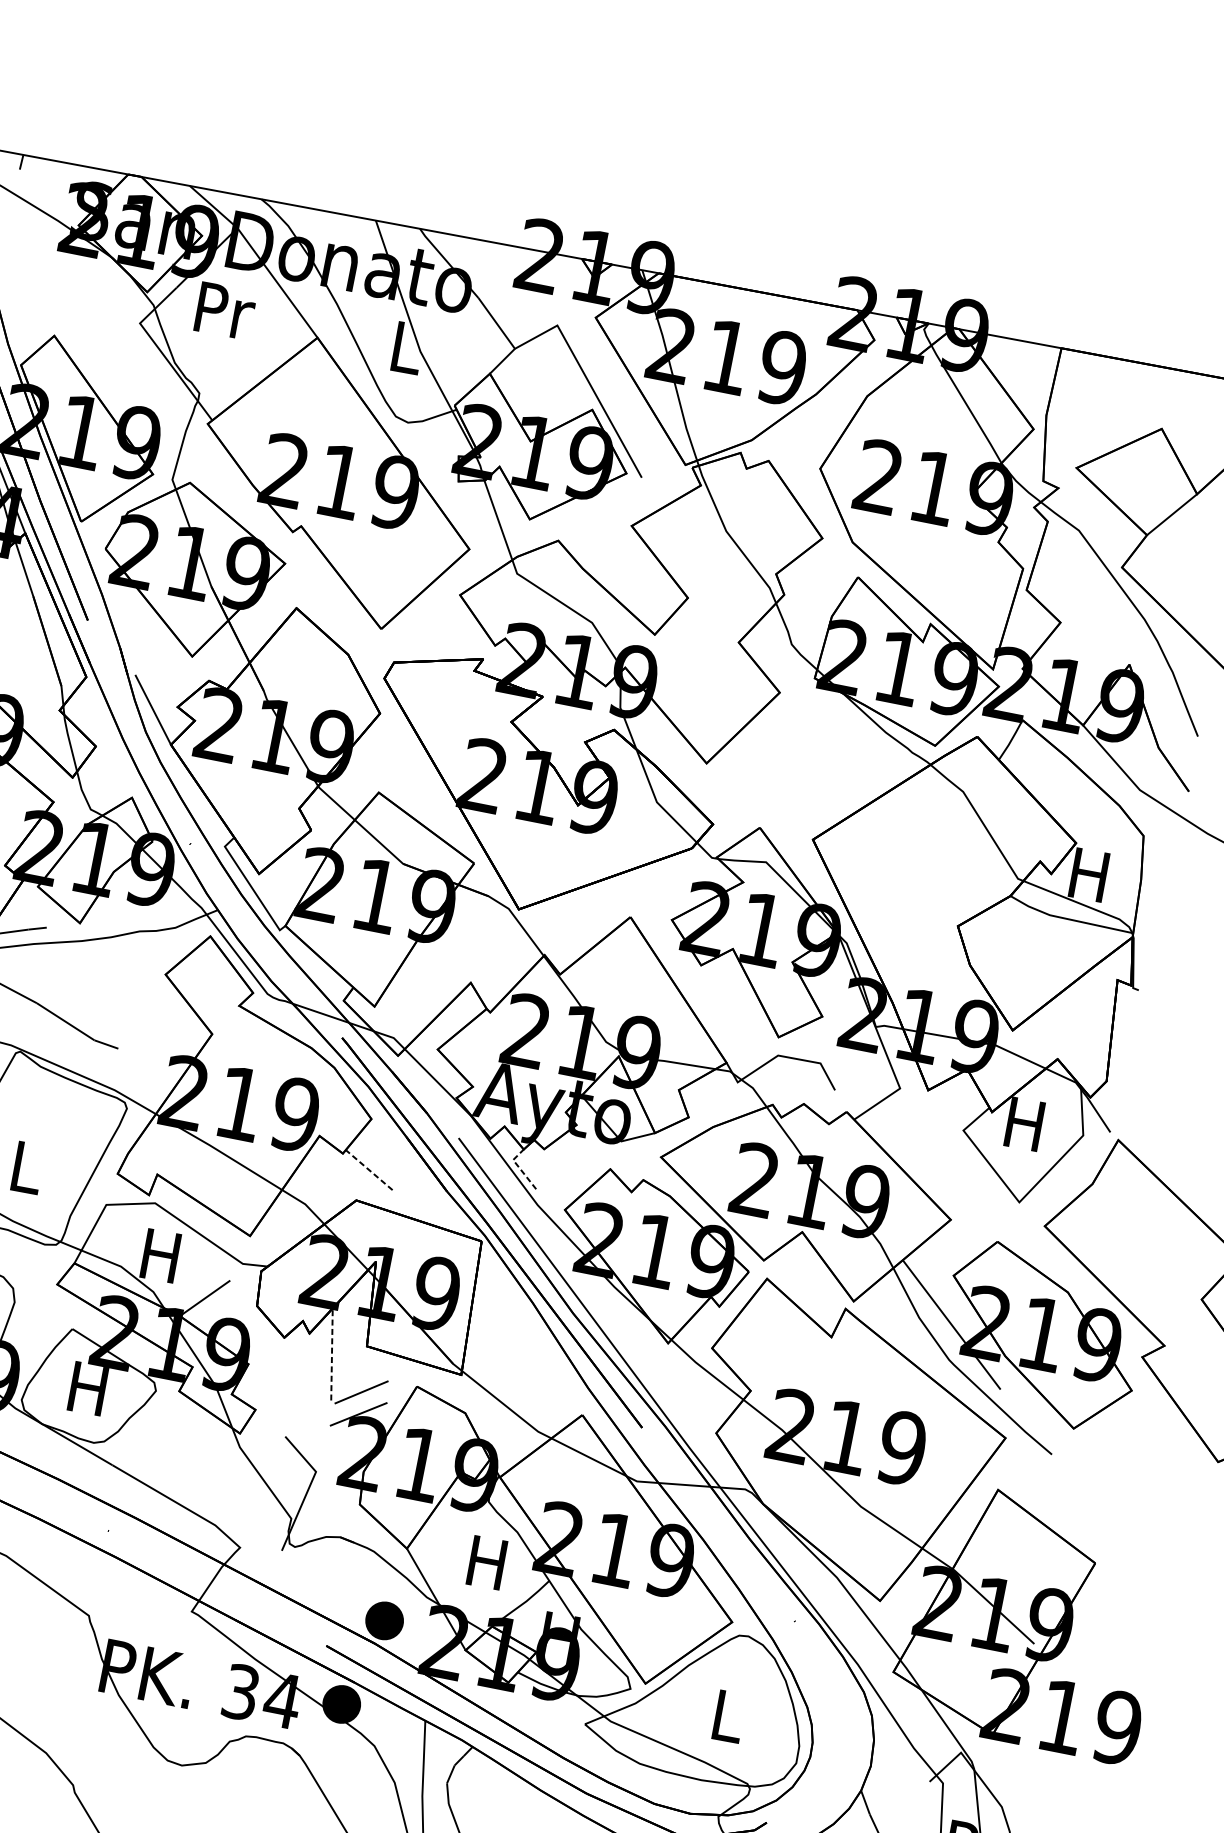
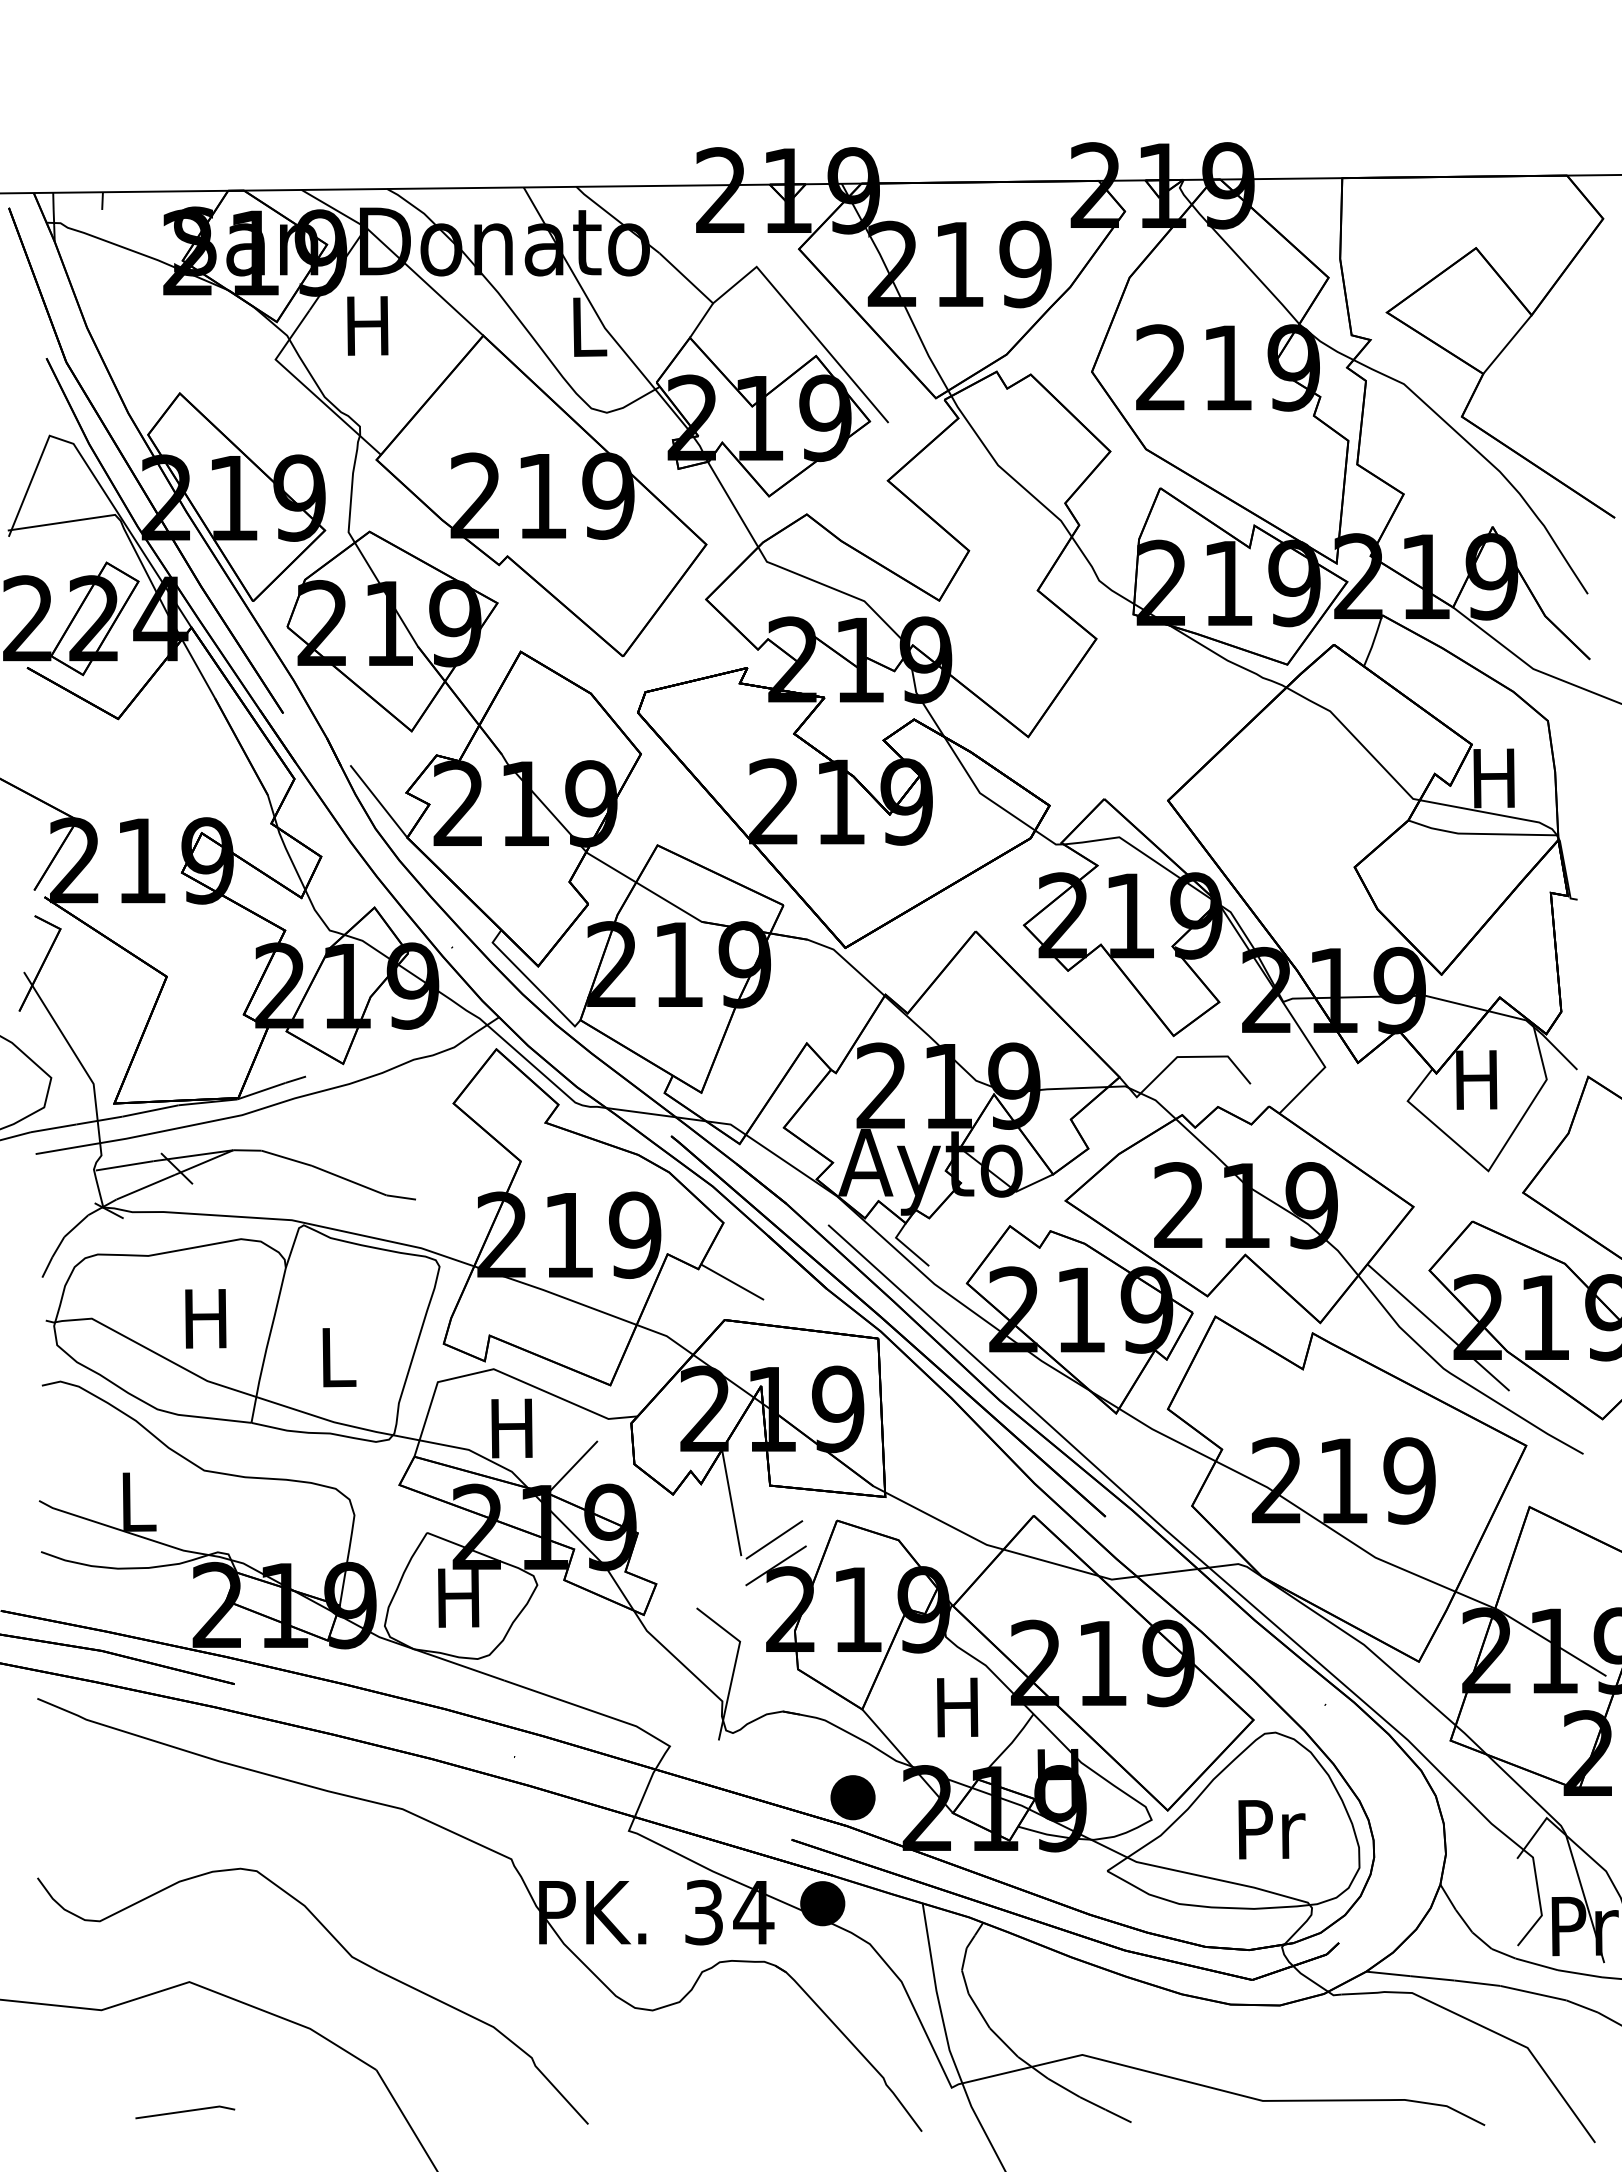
text: (224, 310) -> (370, 325), Pr -> H
line: (519, 1168) -> (905, 1245), dashed -> solid
line: (369, 1169) -> (732, 1281), dashed -> solid
line: (331, 1354) -> (731, 1502), dashed -> solid
text: (729, 1716) -> (1271, 1829), L -> Pr

